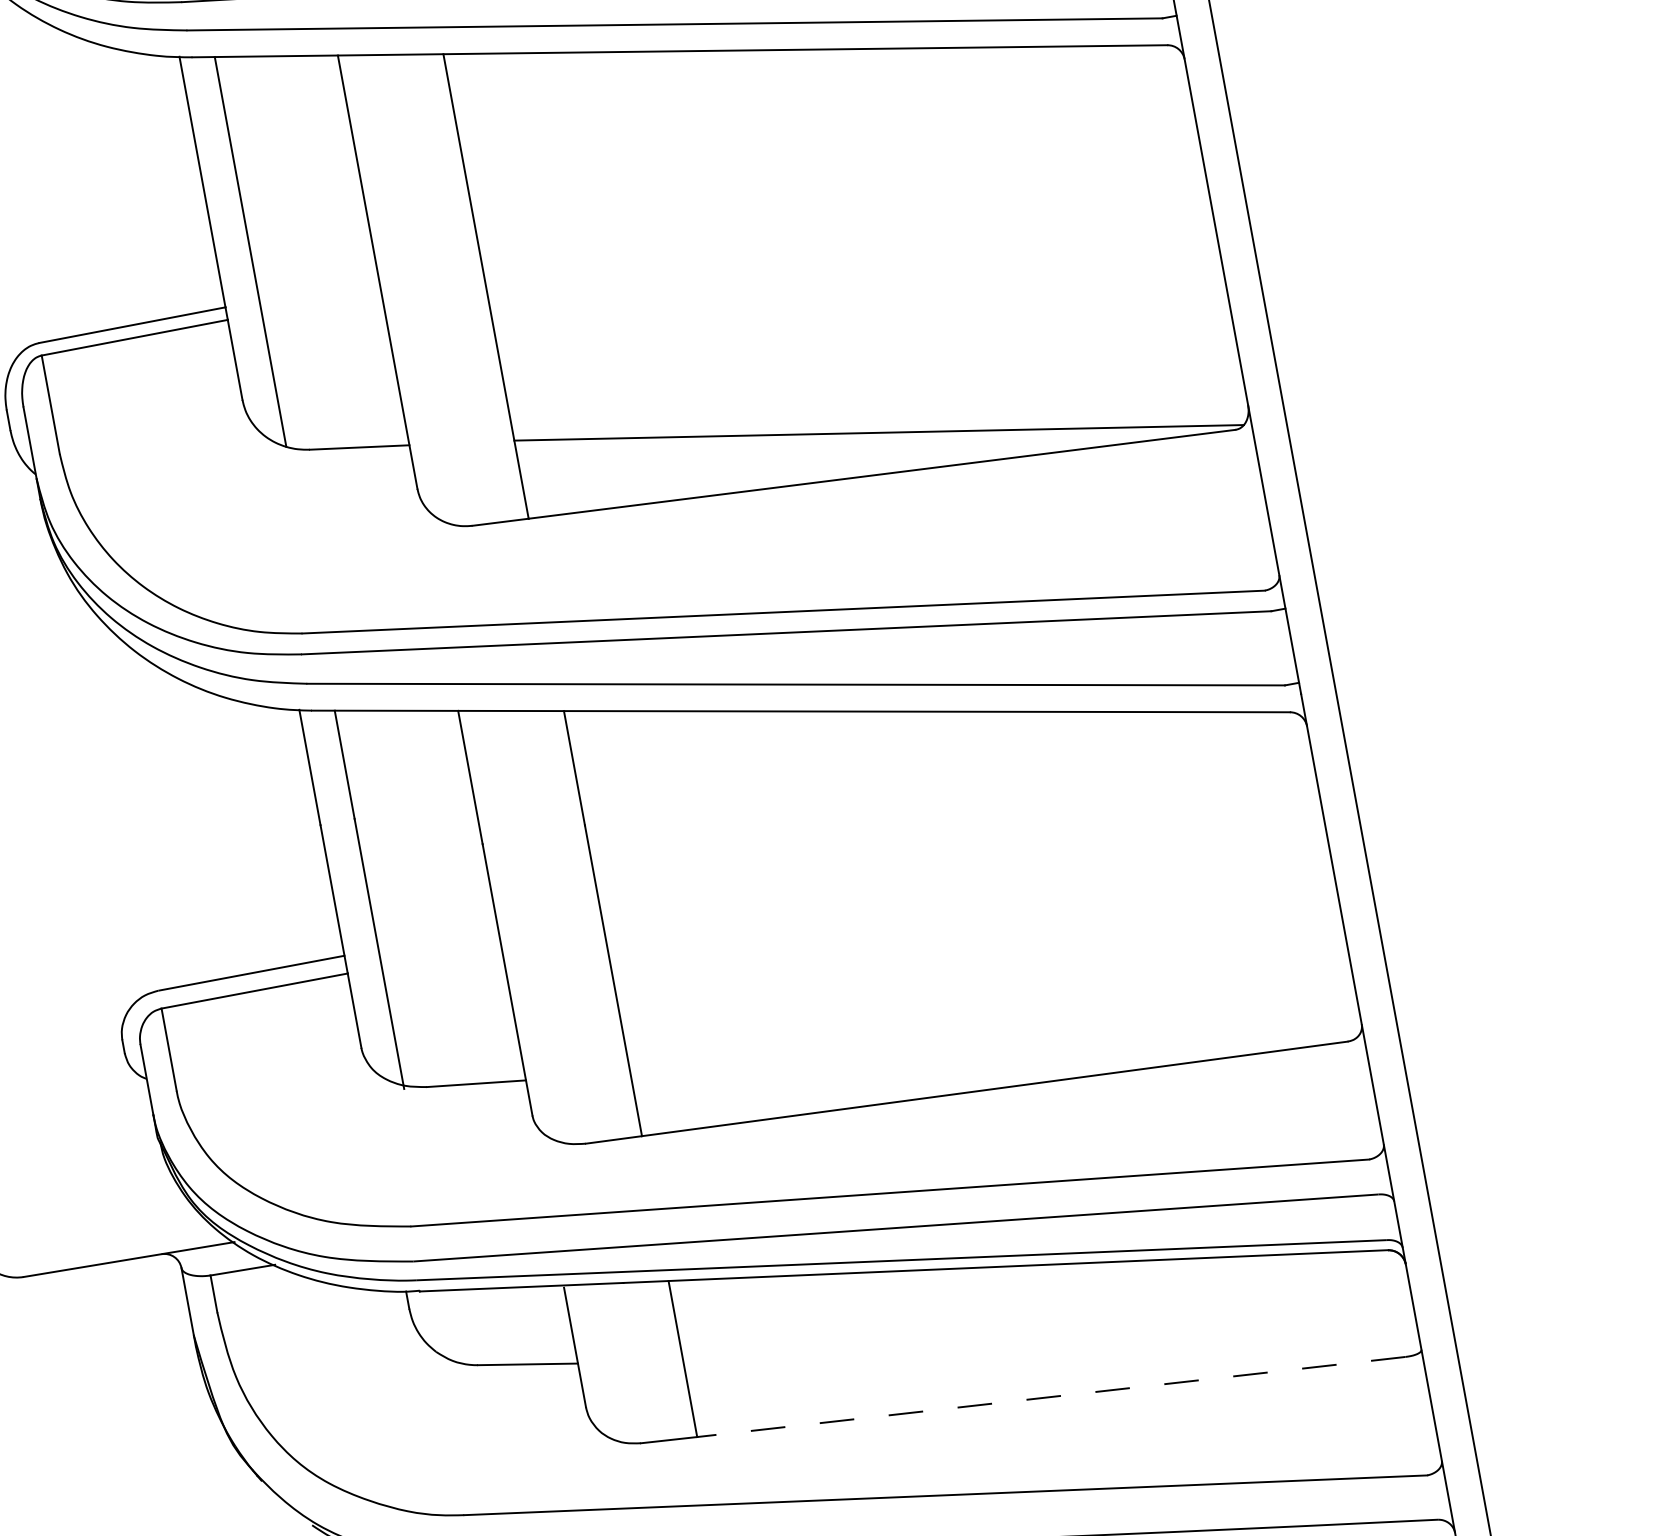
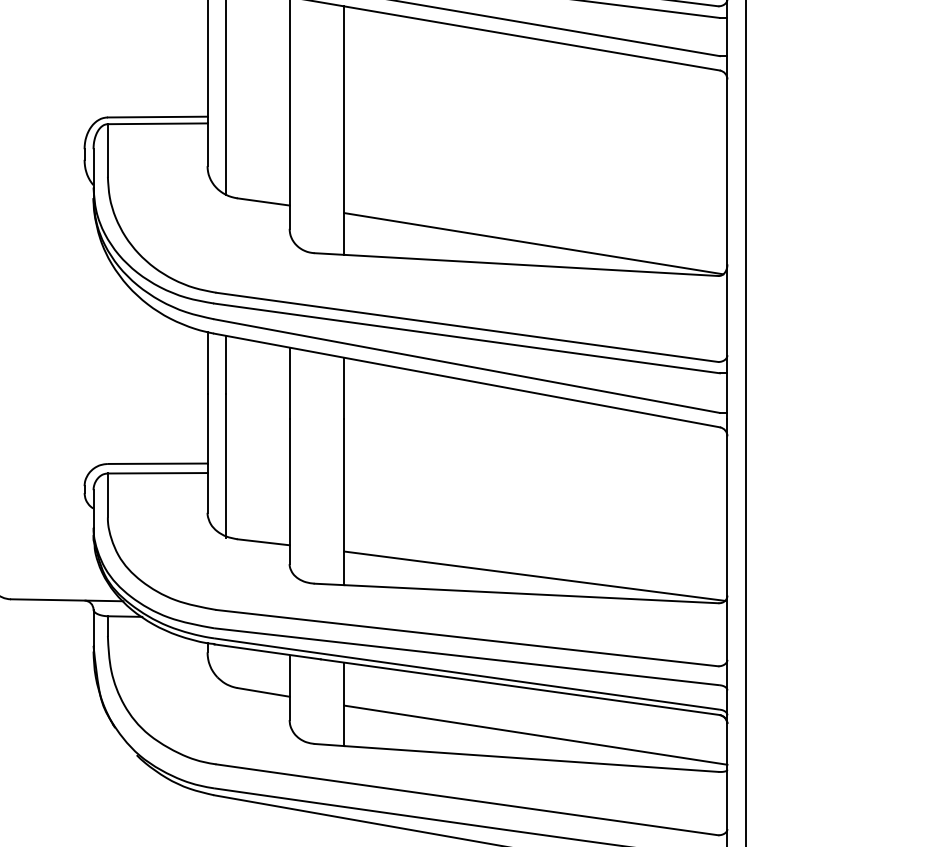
line: (994, 1052) -> (534, 575), added
line: (1050, 1349) -> (535, 734), added
line: (1051, 1397) -> (531, 759), dashed -> solid

